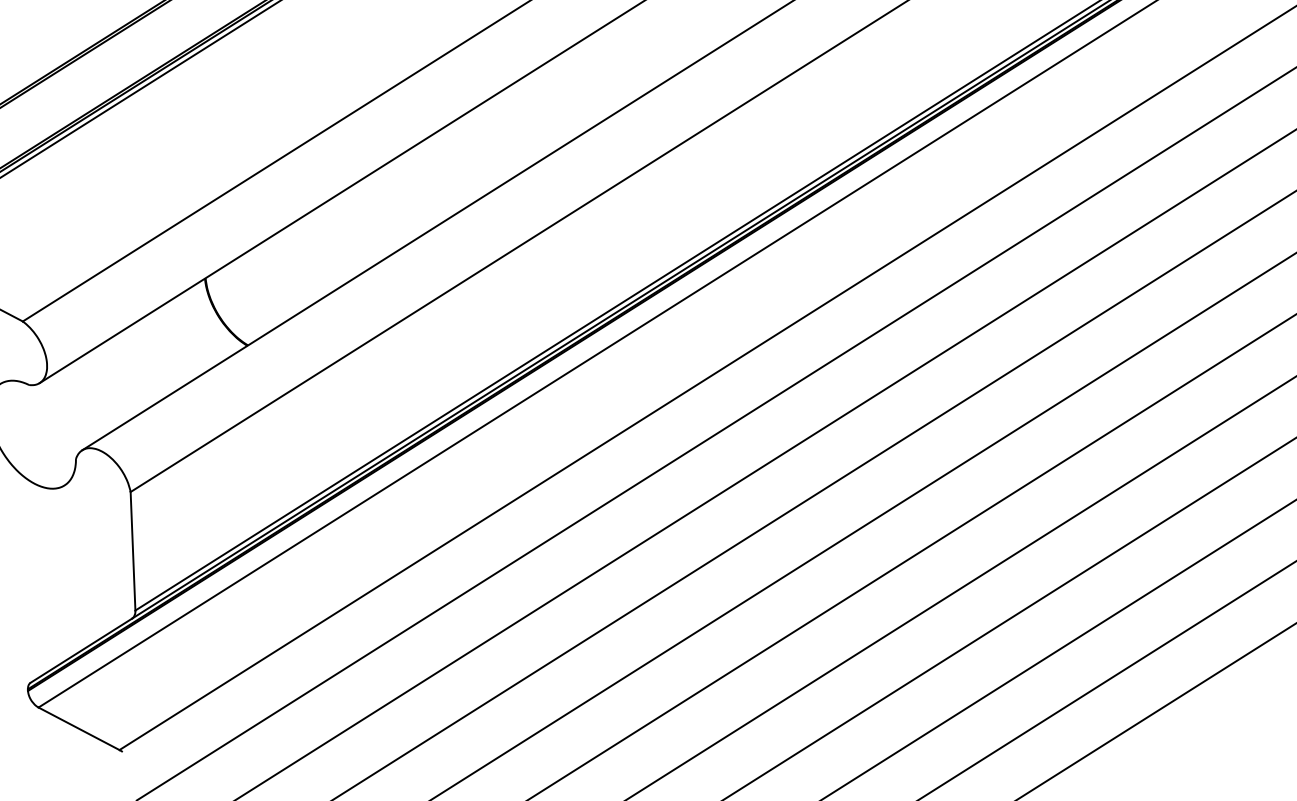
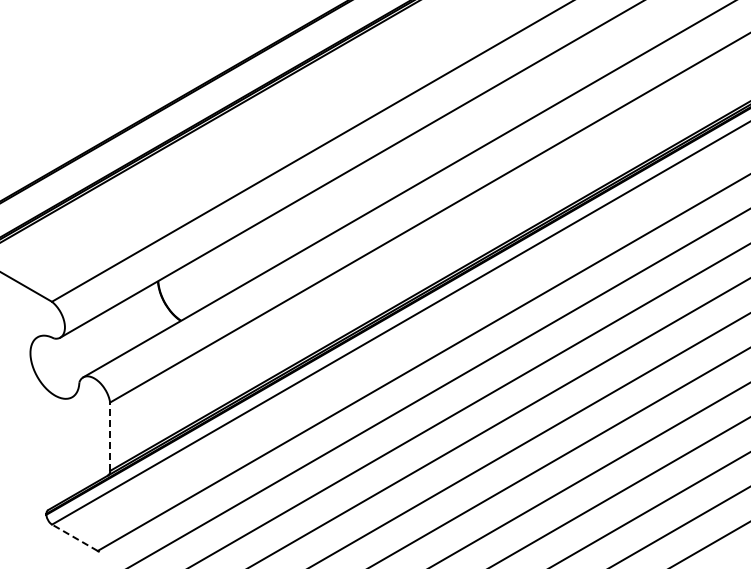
line: (133, 550) -> (110, 436), solid -> dashed
line: (78, 728) -> (74, 537), solid -> dashed

